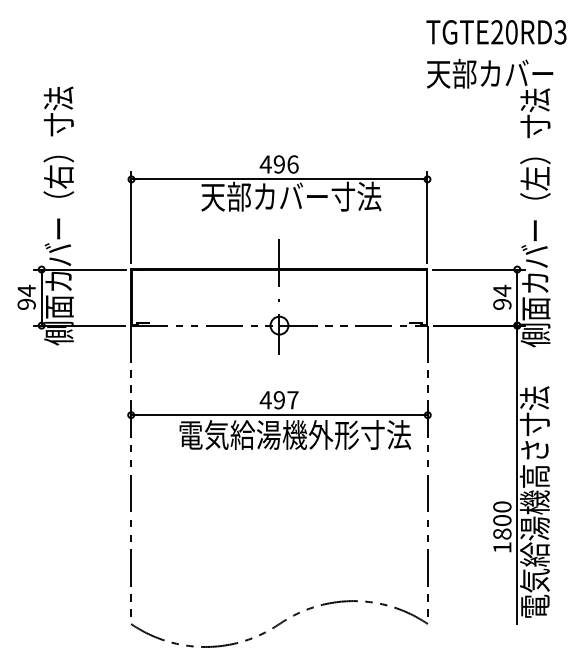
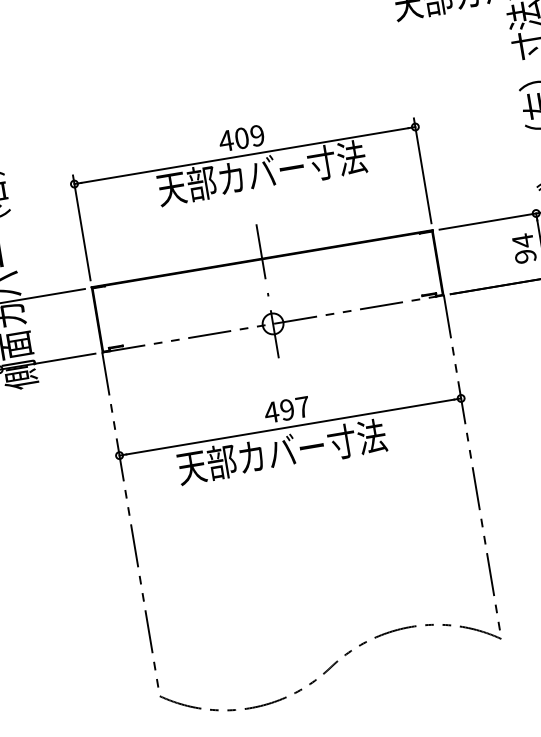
text: (285, 164) -> (248, 137), 496 -> 409
text: (295, 434) -> (312, 446), 電気給湯機外形寸法 -> 天部カバー寸法

